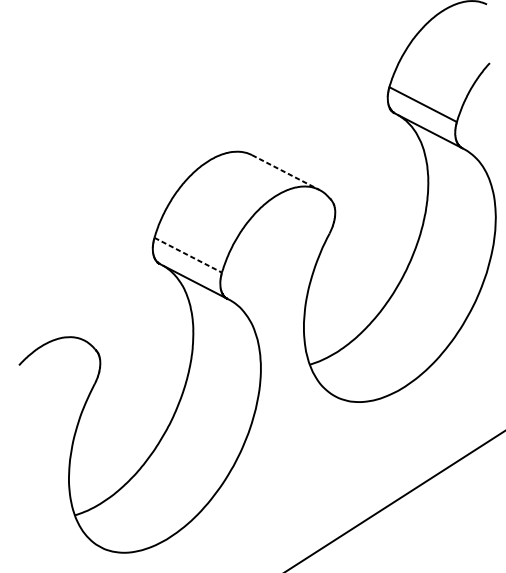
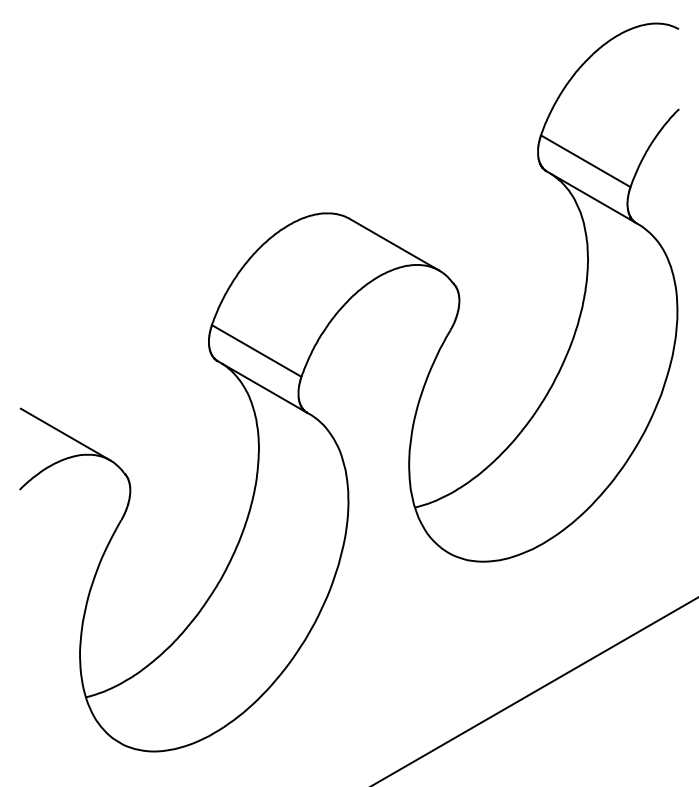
line: (285, 172) -> (394, 244), dashed -> solid
line: (188, 254) -> (256, 350), dashed -> solid
line: (50, 323) -> (65, 434), added

